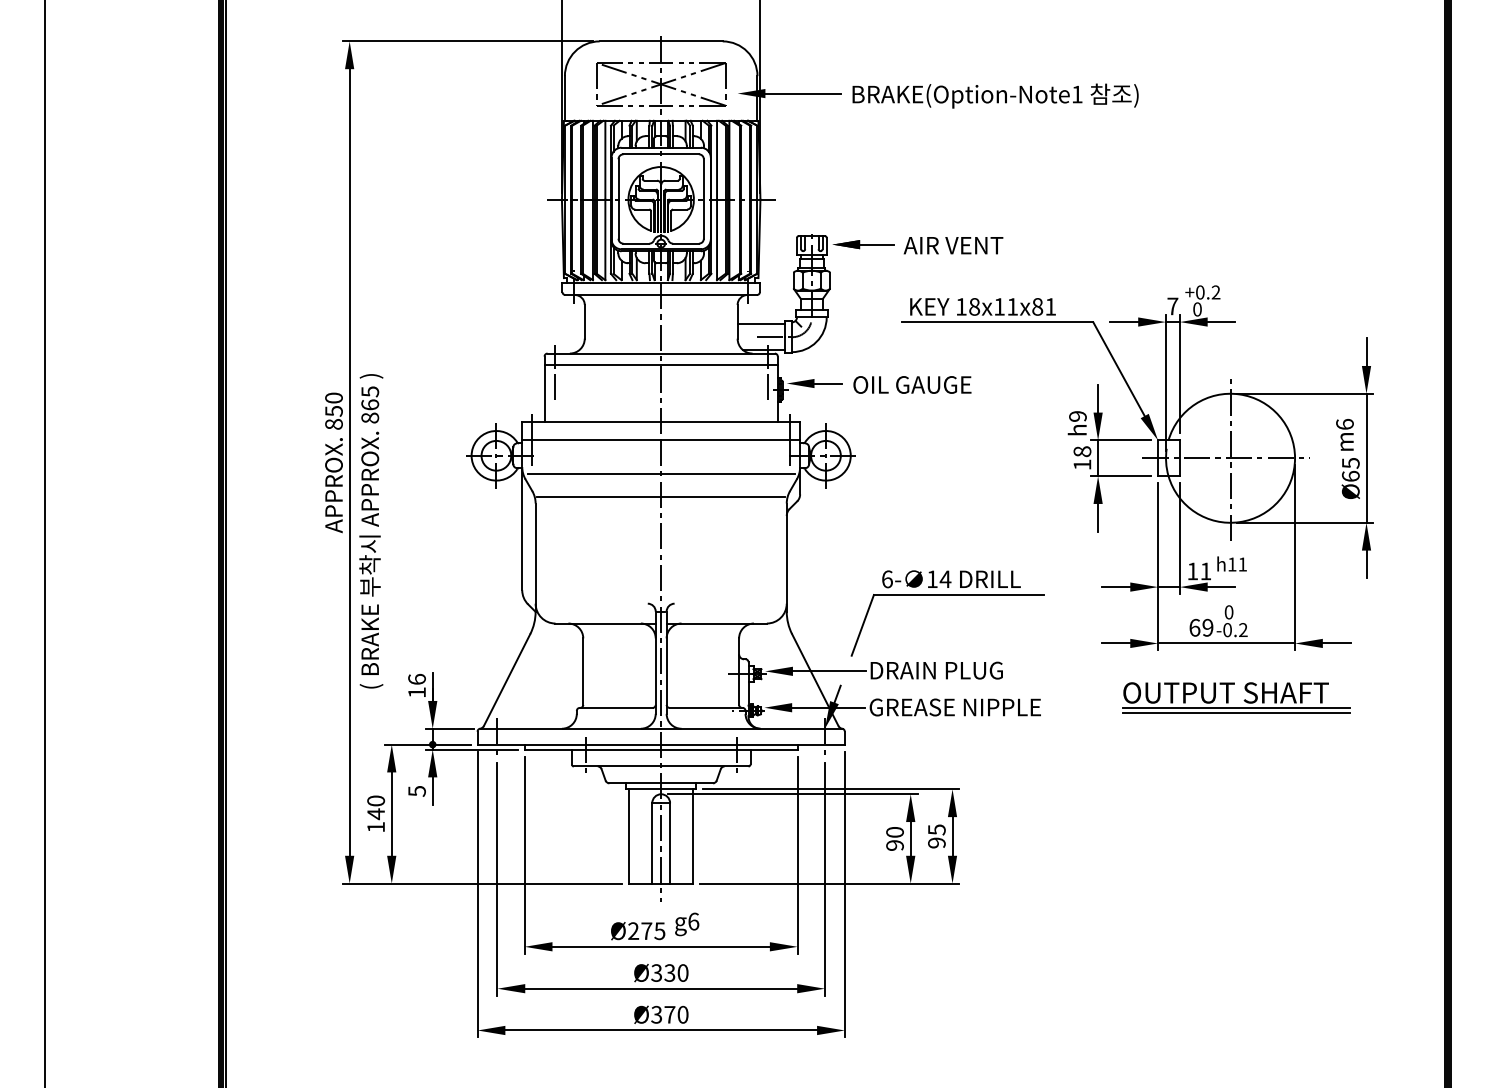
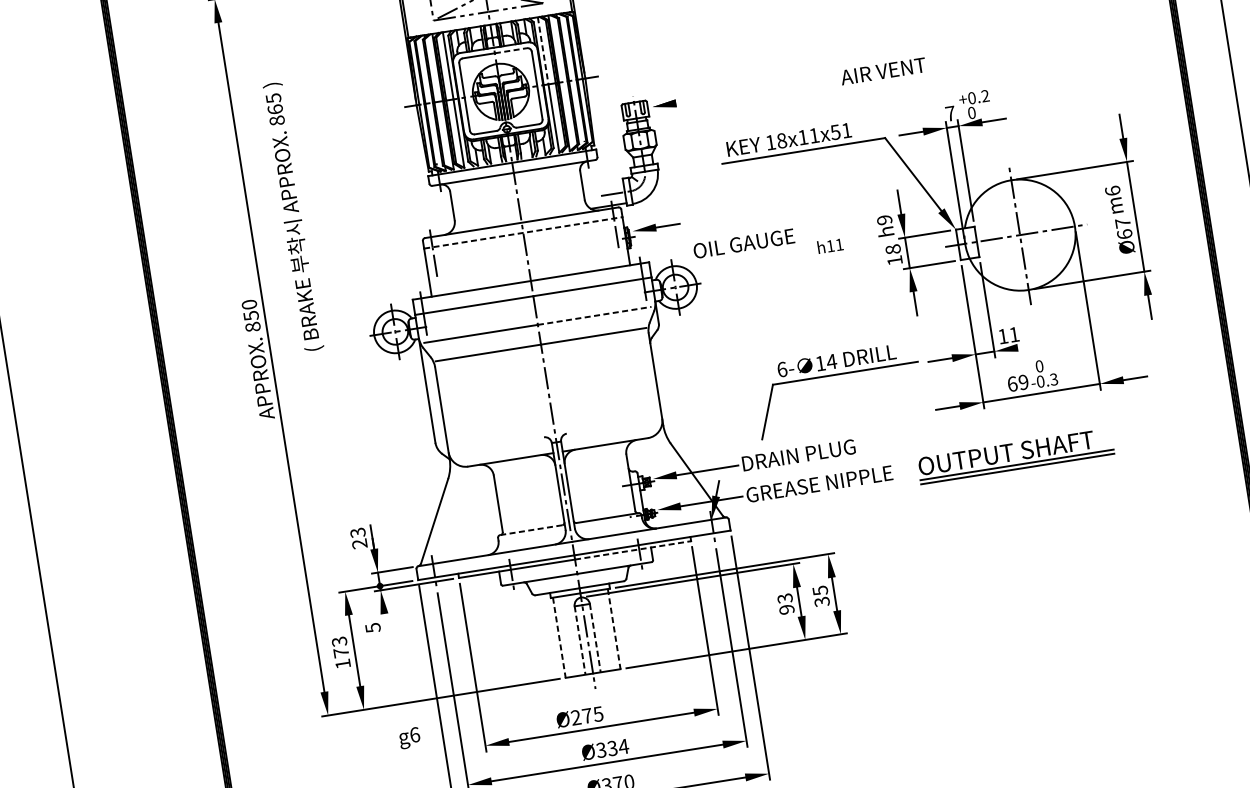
line: (680, 154) -> (511, 50), solid -> dashed
line: (717, 160) -> (543, 50), solid -> dashed
line: (877, 244) -> (691, 100), removed
text: (953, 245) -> (883, 71), moved
text: (1037, 306) -> (835, 132), 18x11x81 -> 18x11x51
line: (761, 324) -> (603, 184), removed
line: (661, 365) -> (523, 232), solid -> dashed
text: (912, 384) -> (744, 243), moved
text: (1350, 462) -> (1122, 222), Ø65 -> Ø67
line: (727, 473) -> (594, 315), solid -> dashed
text: (371, 531) -> (293, 216), moved
text: (1231, 563) -> (829, 245), moved
line: (1221, 587) -> (1029, 346), removed
part: (947, 595) -> (835, 375), moved
text: (1243, 630) -> (1054, 379), -0.2 -> -0.3
text: (416, 685) -> (358, 538), 16 -> 23
part: (1243, 700) -> (1022, 457), moved
line: (615, 707) -> (530, 529), solid -> dashed
line: (729, 749) -> (633, 550), solid -> dashed
line: (432, 791) -> (386, 626), removed
text: (375, 807) -> (339, 647), 140 -> 173
text: (894, 832) -> (784, 598), 90 -> 93
line: (628, 836) -> (558, 637), solid -> dashed
line: (693, 836) -> (614, 629), solid -> dashed
text: (936, 842) -> (821, 601), 95 -> 35
line: (652, 843) -> (580, 640), solid -> dashed
line: (670, 843) -> (595, 638), solid -> dashed
text: (687, 924) -> (410, 738), moved
text: (682, 972) -> (623, 746), Ø330 -> Ø334

